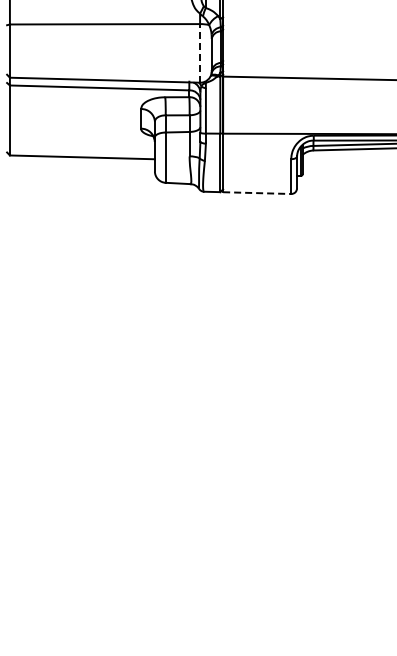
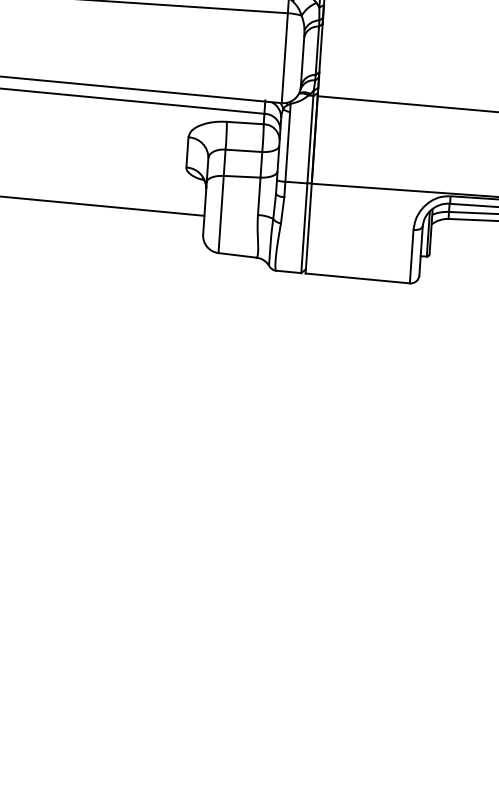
line: (200, 52) -> (285, 56), dashed -> solid
line: (257, 193) -> (358, 279), dashed -> solid

